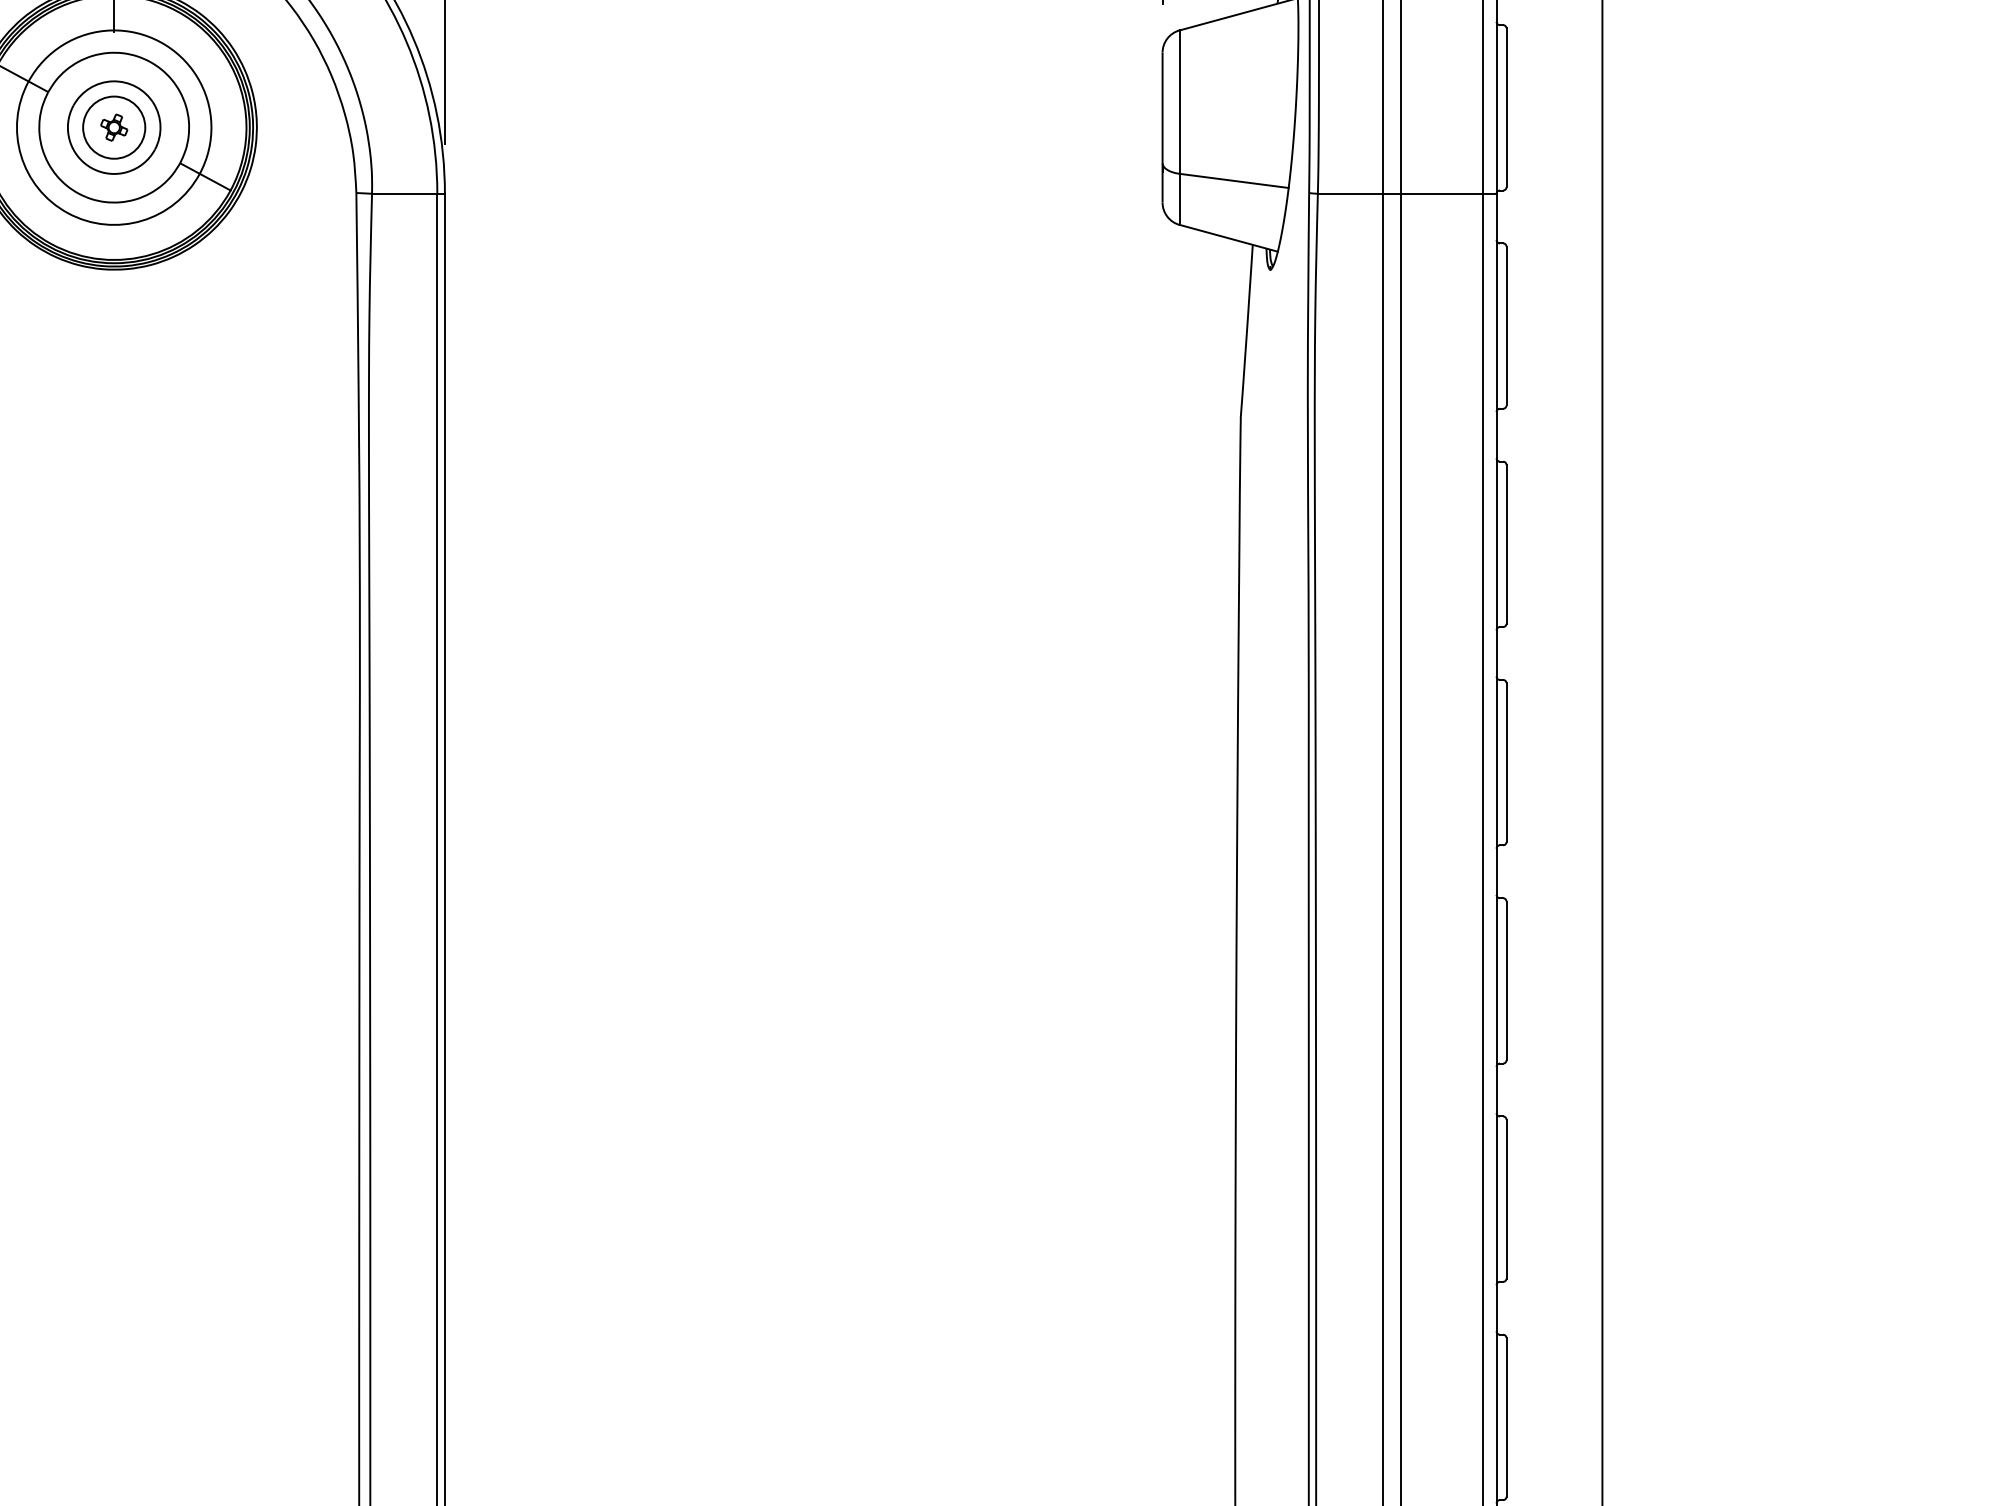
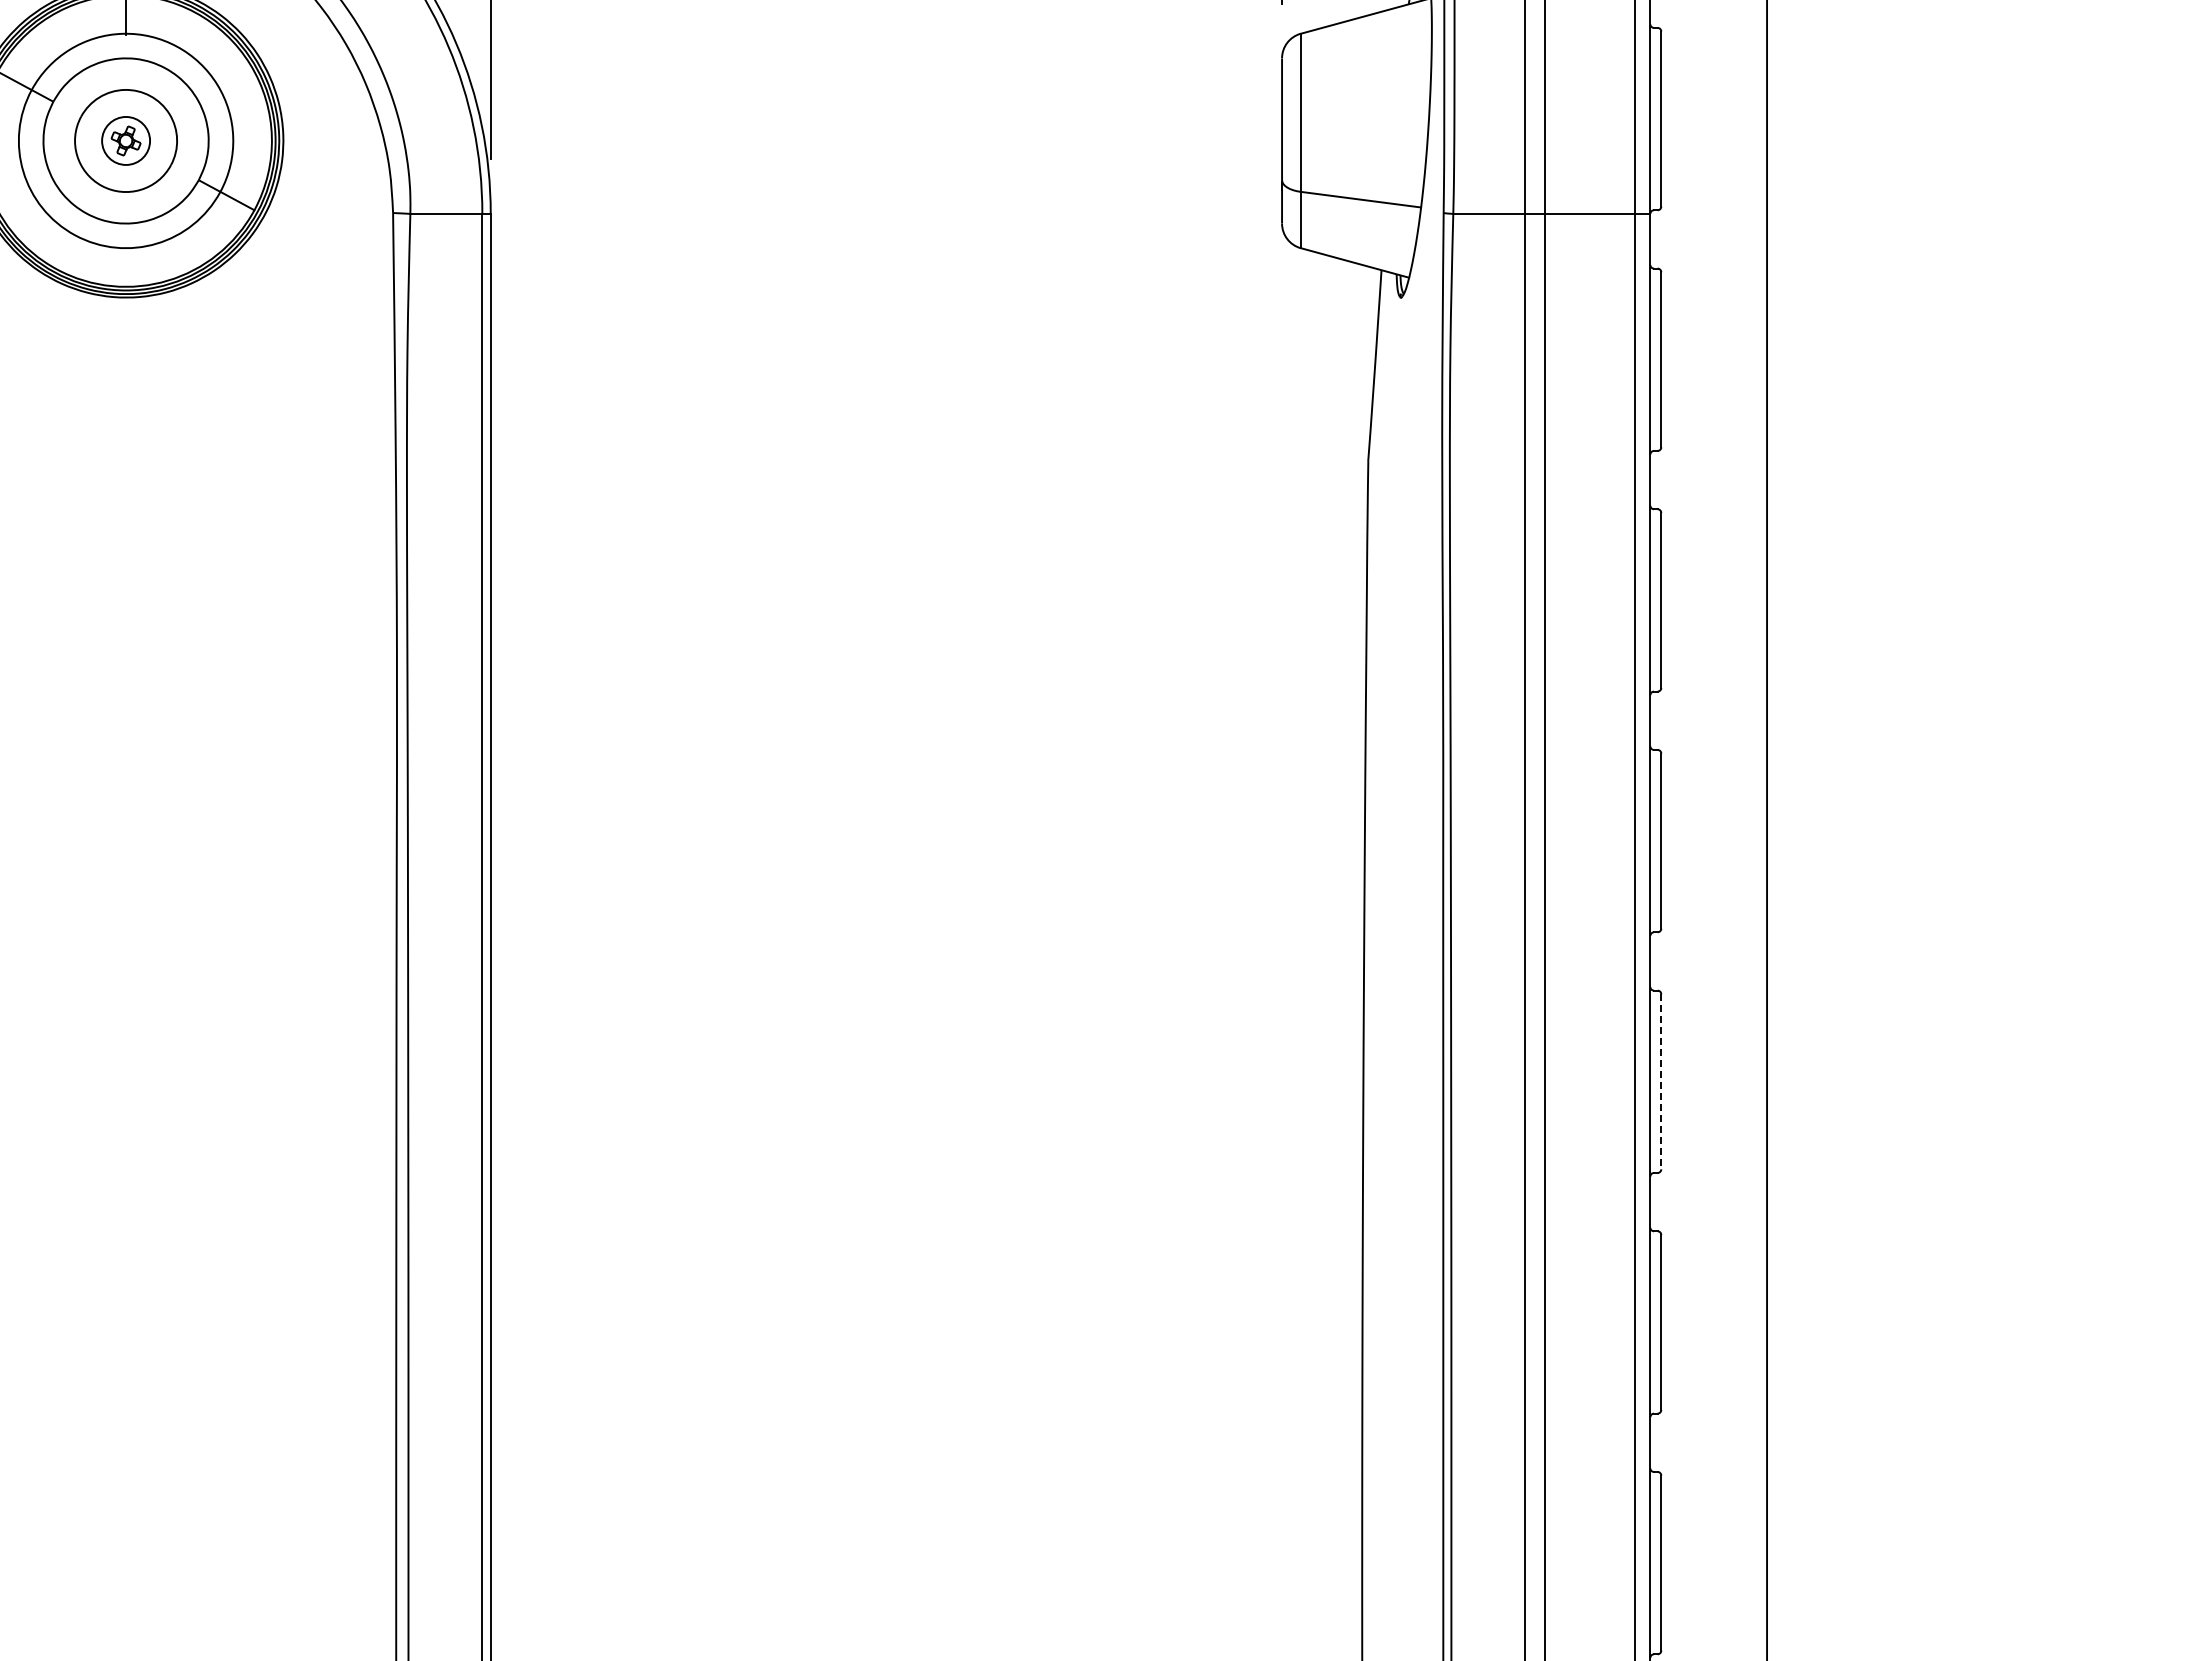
circle: (113, 127) -> (125, 140), size x0.7
line: (1506, 980) -> (1661, 1081), solid -> dashed

